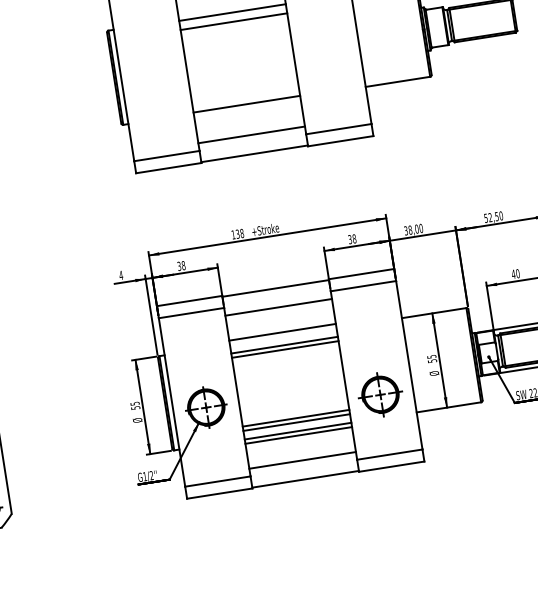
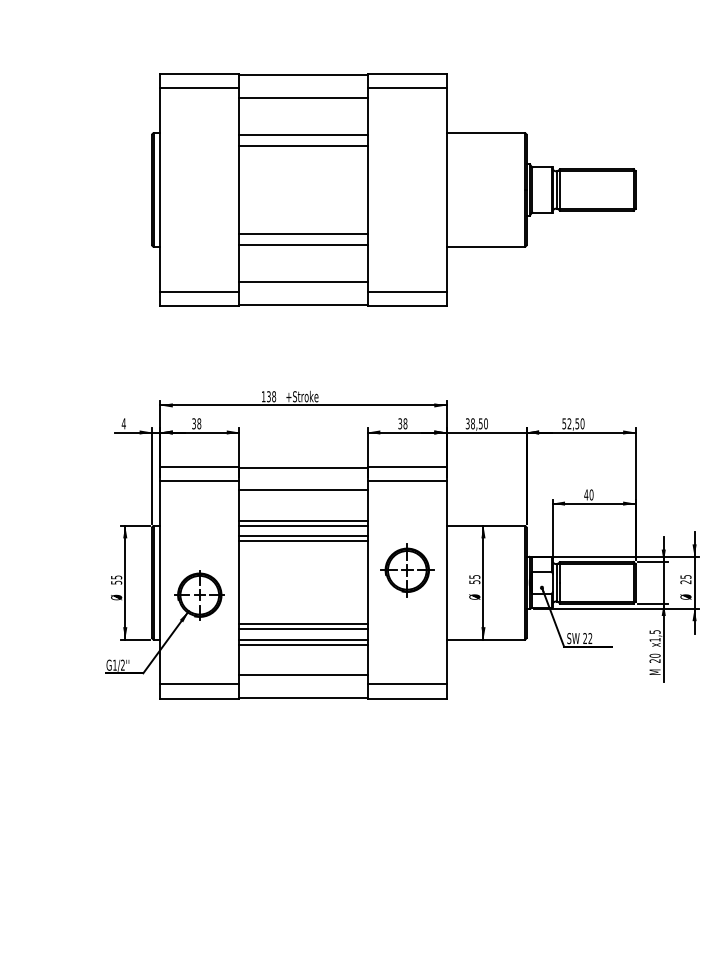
line: (245, 95) -> (303, 234), added
text: (416, 228) -> (480, 423), 38,00 -> 38,50
line: (283, 336) -> (303, 525), added
part: (380, 395) -> (407, 570), moved

